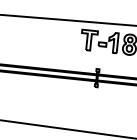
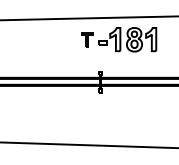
part: (88, 40) -> (86, 39), size x0.6

